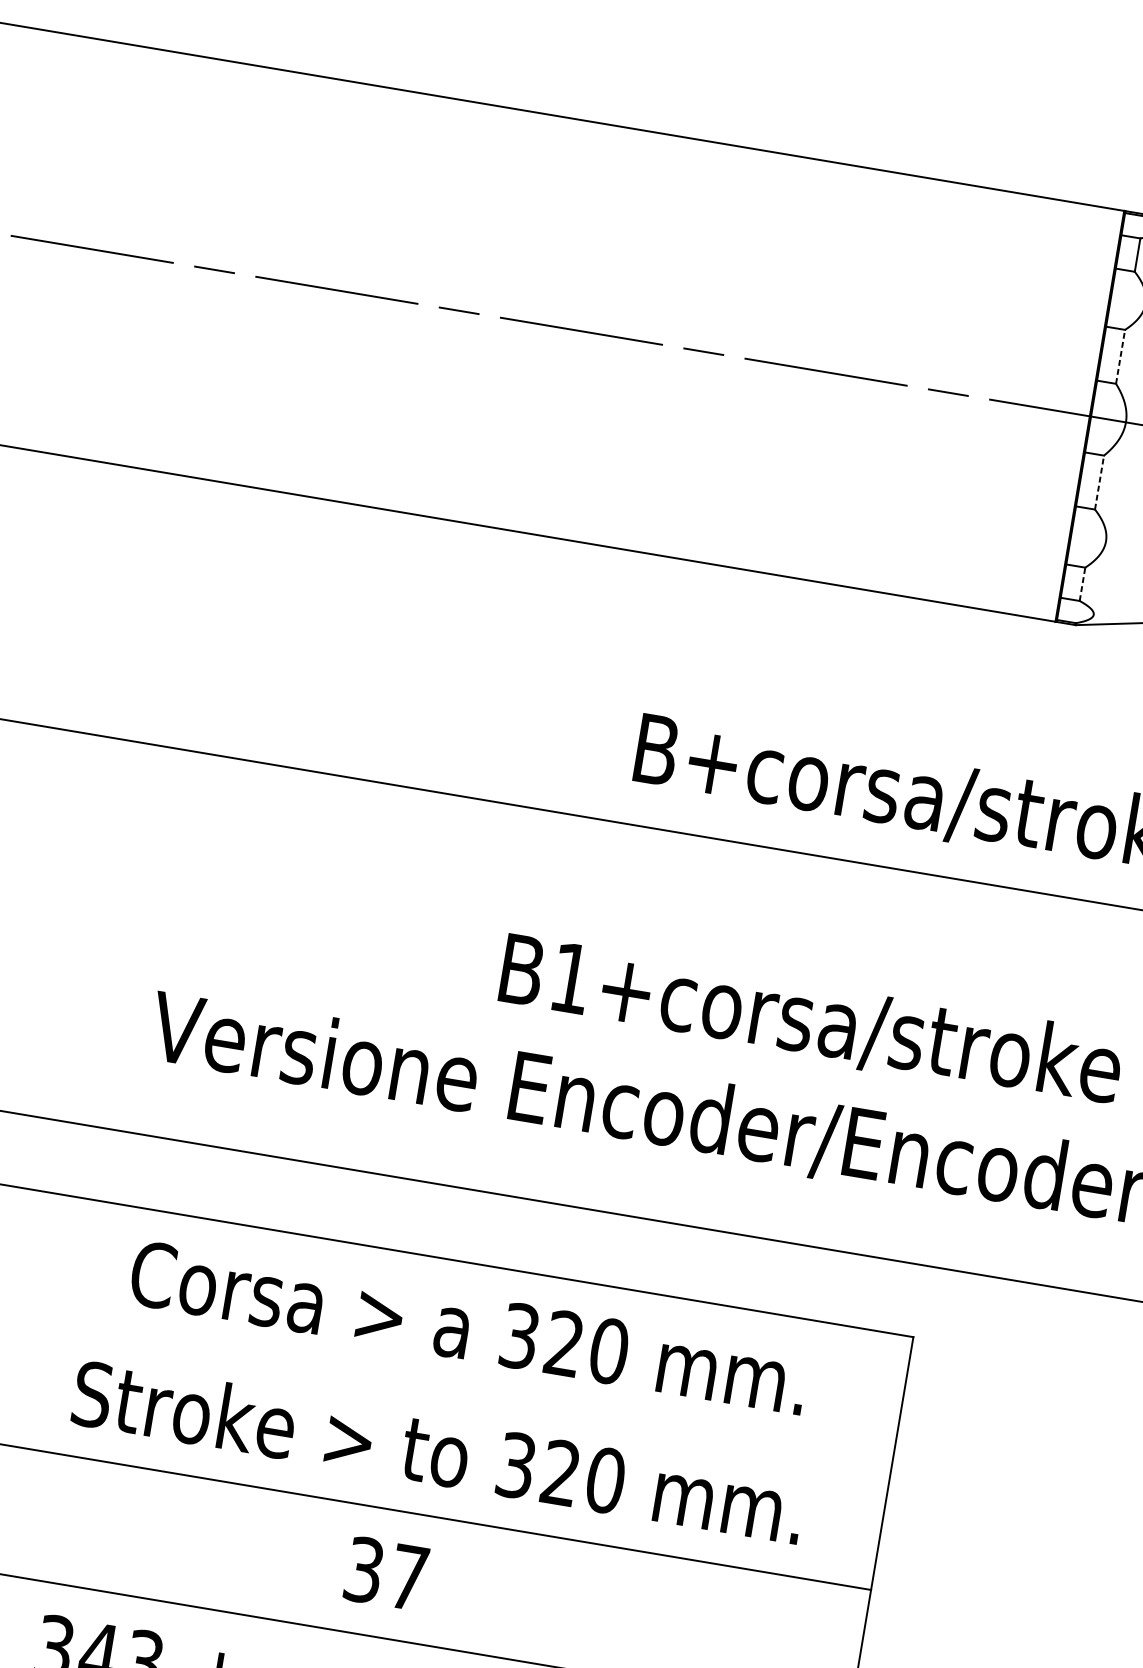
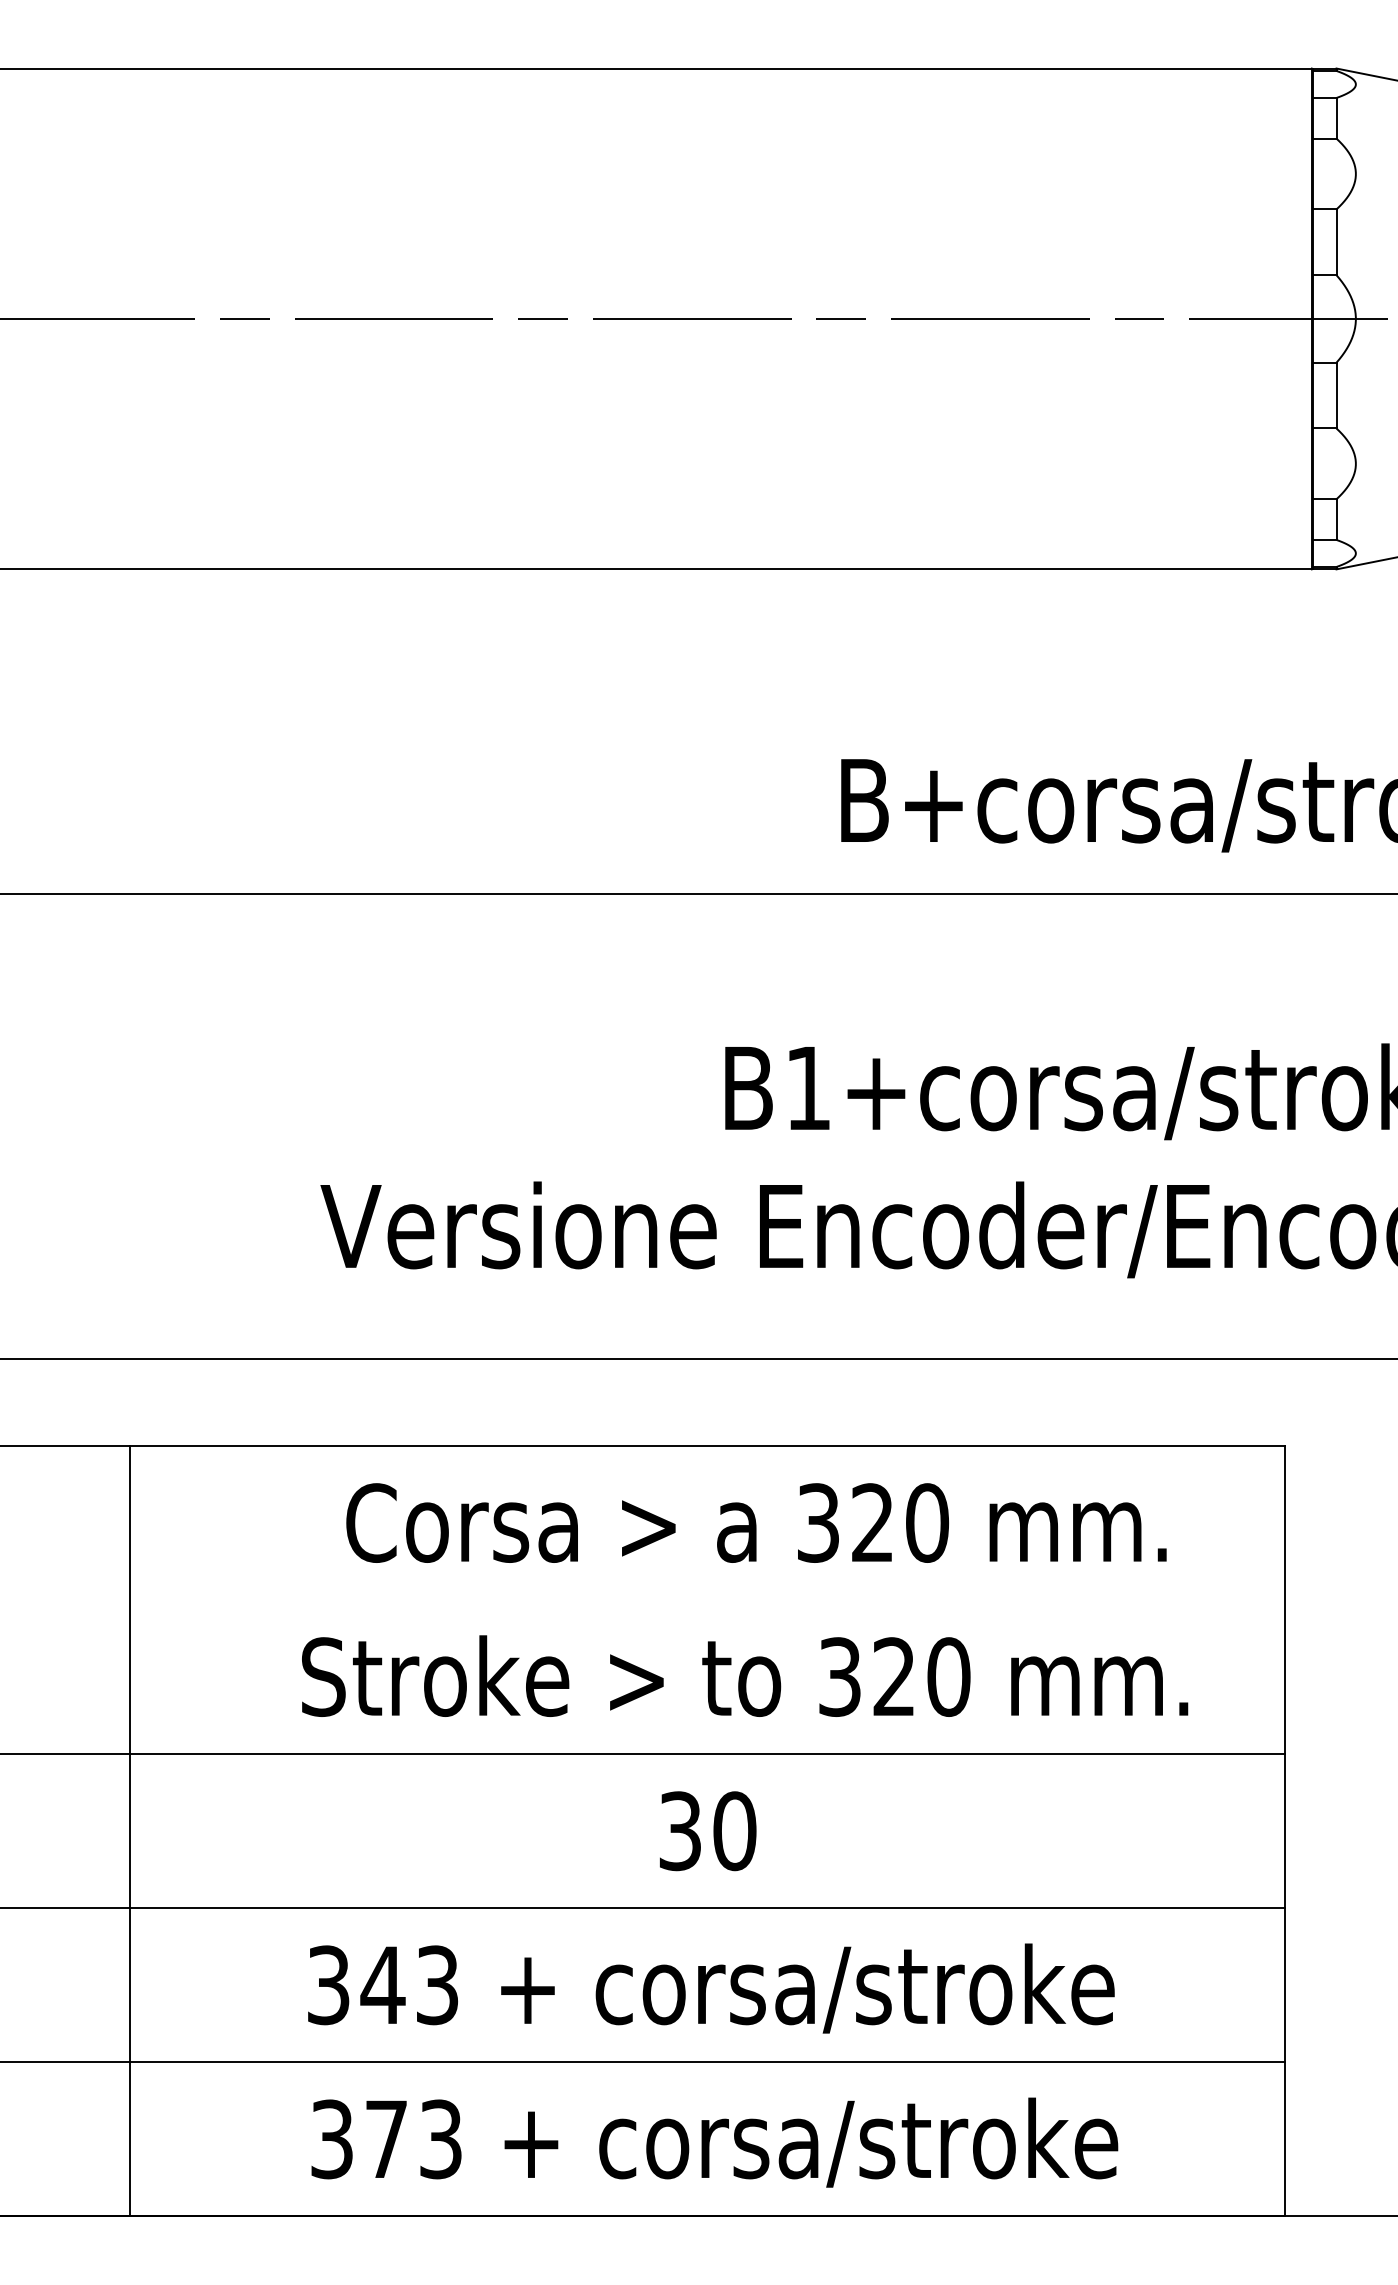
line: (1120, 357) -> (1336, 242), dashed -> solid
line: (1099, 482) -> (1336, 395), dashed -> solid
line: (1082, 584) -> (1336, 519), dashed -> solid
text: (408, 1577) -> (734, 1831), 37 -> 30

